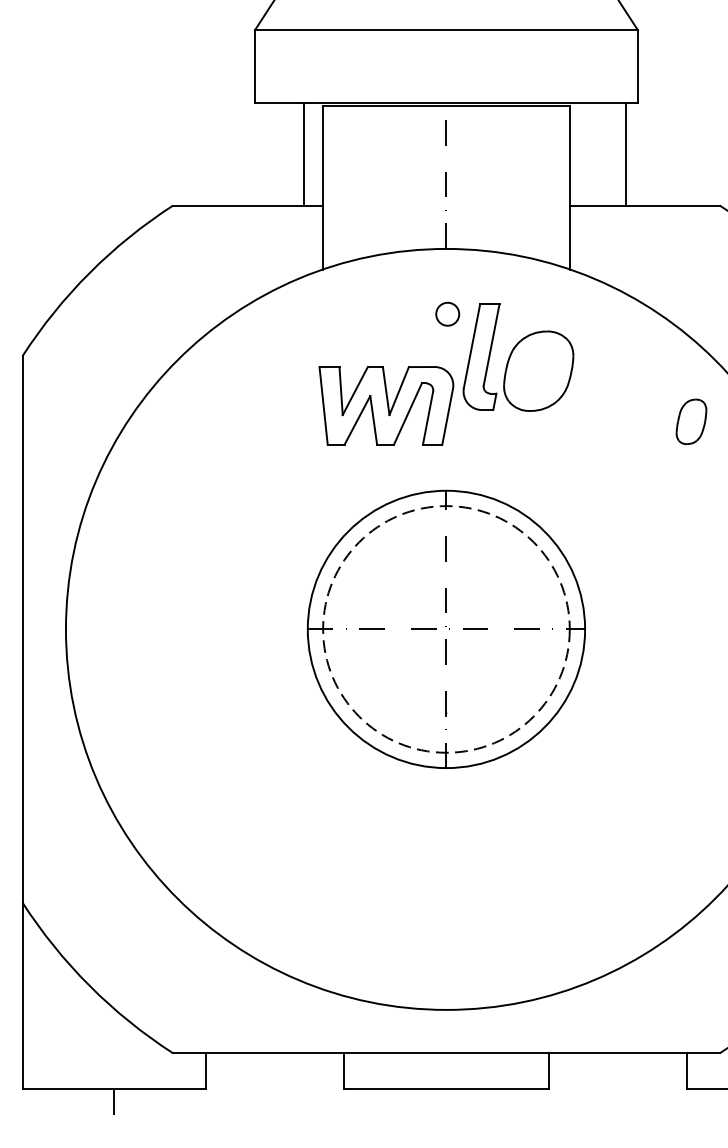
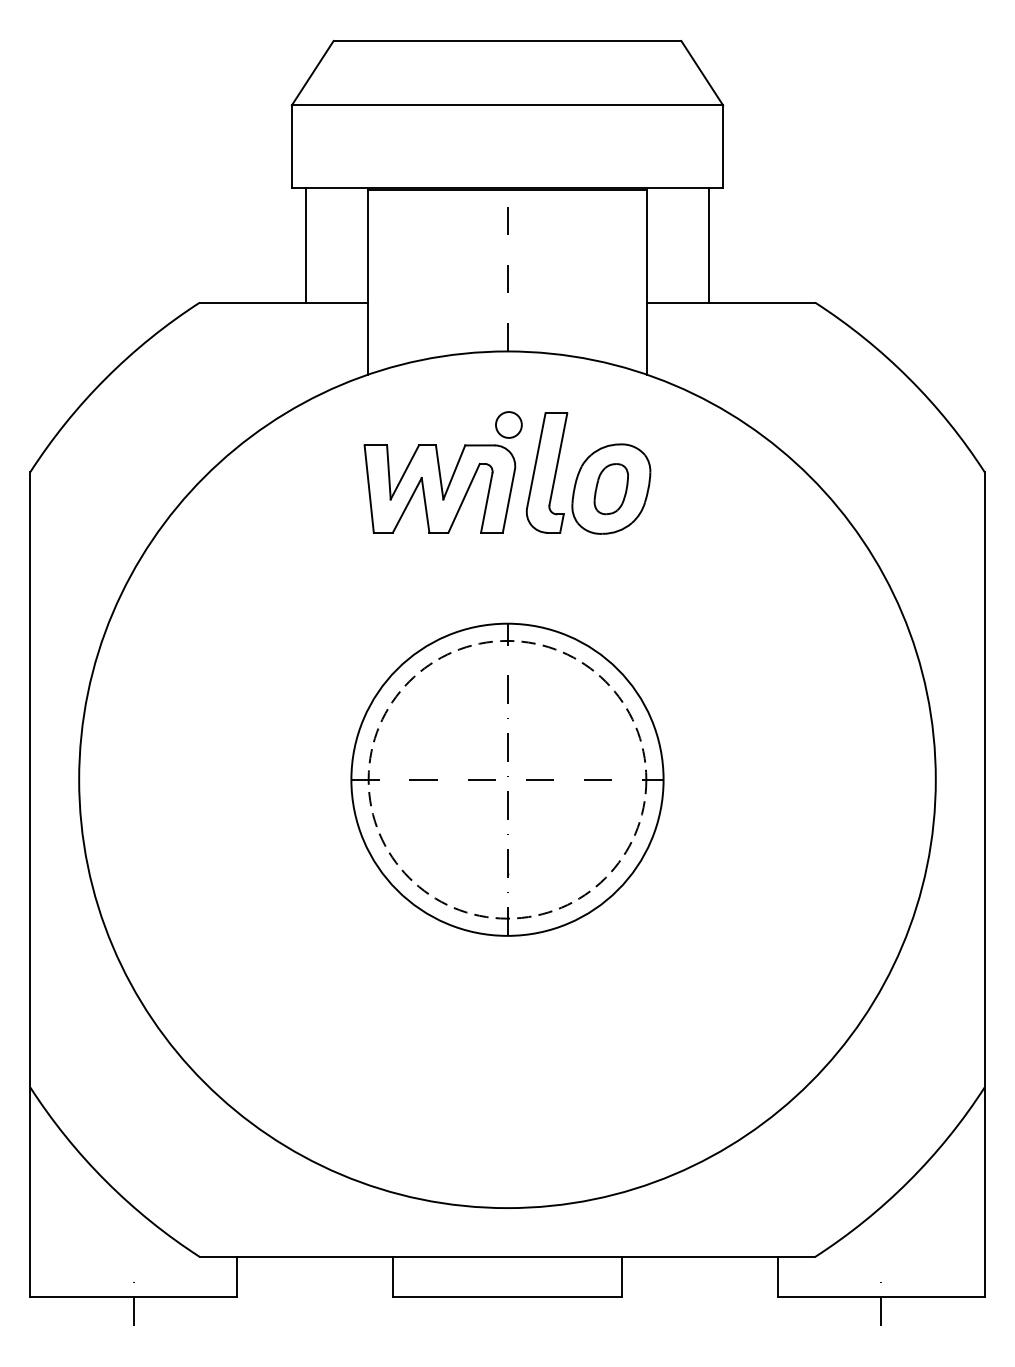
line: (303, 153) -> (305, 244), moved
part: (386, 405) -> (439, 488), moved
part: (690, 422) -> (610, 489), moved

